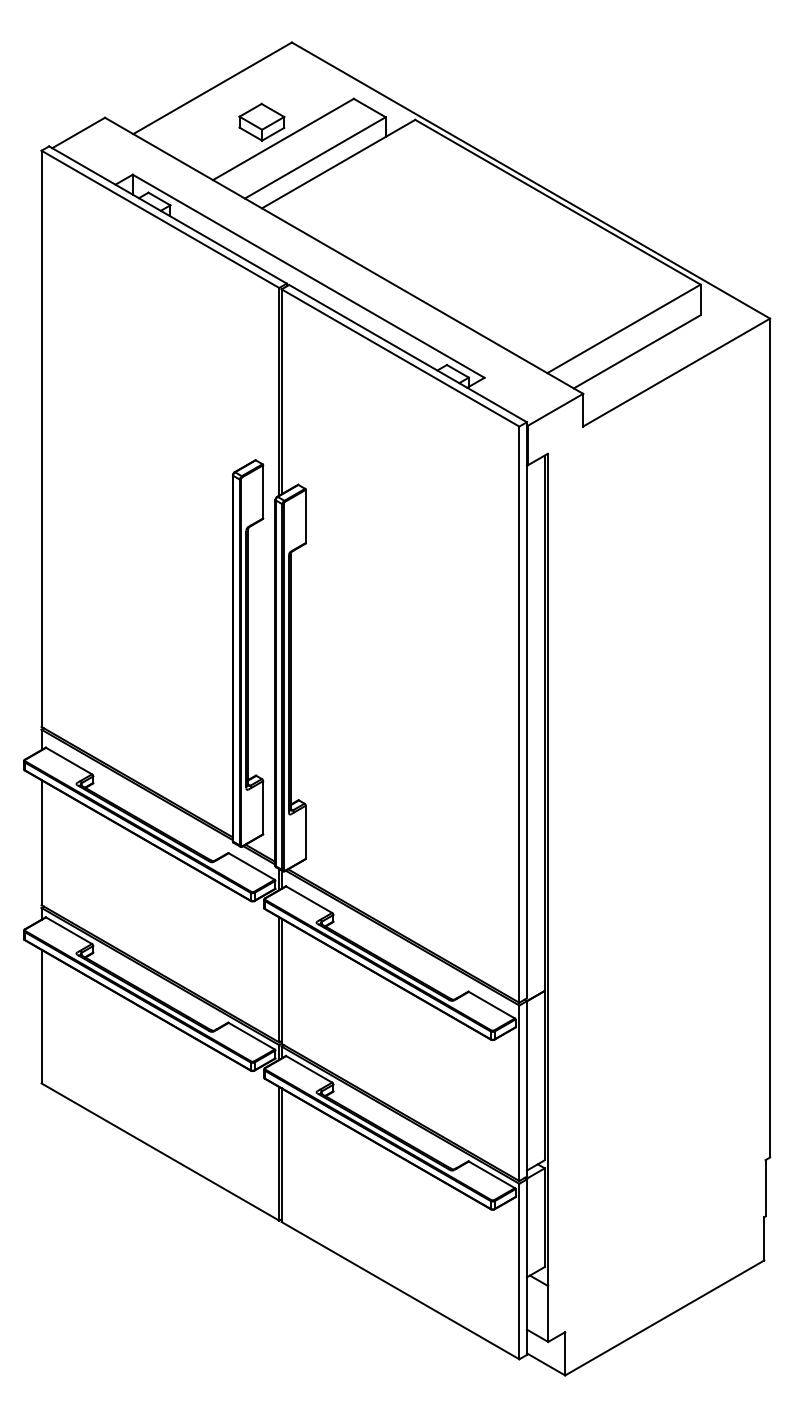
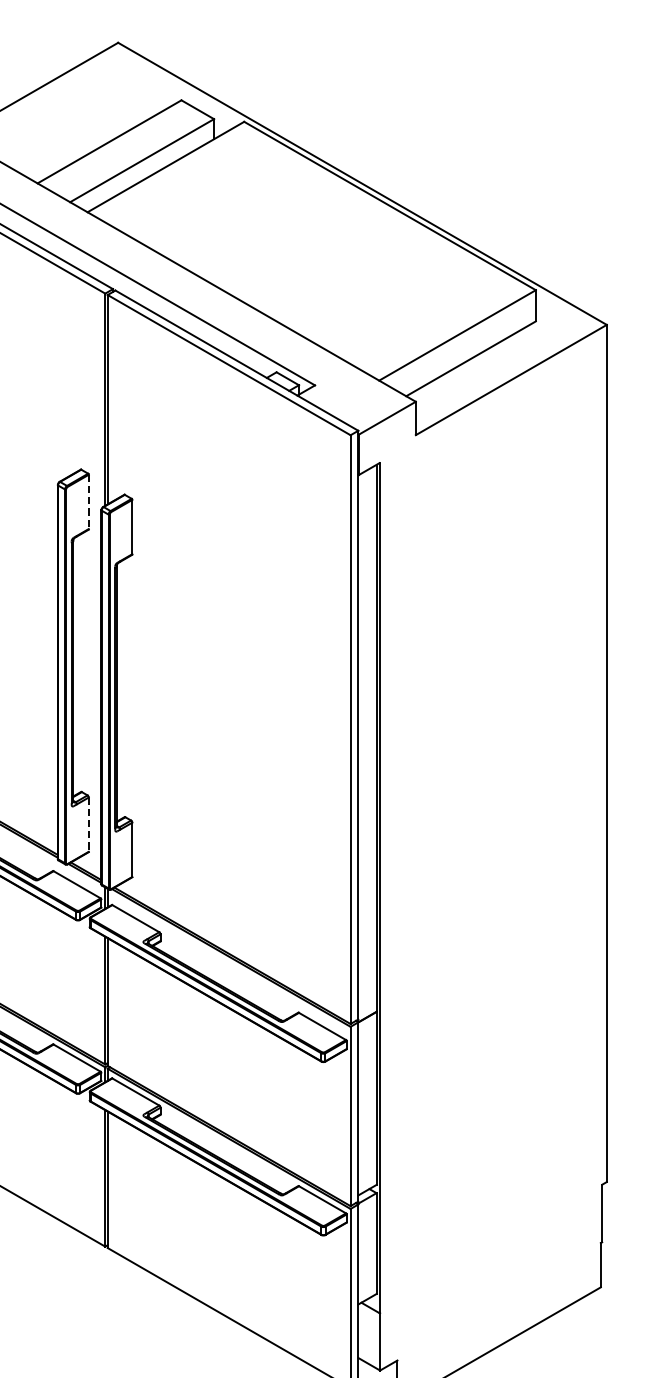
part: (261, 121) -> (87, 123), removed
line: (263, 491) -> (89, 501), solid -> dashed
line: (263, 807) -> (89, 824), solid -> dashed

